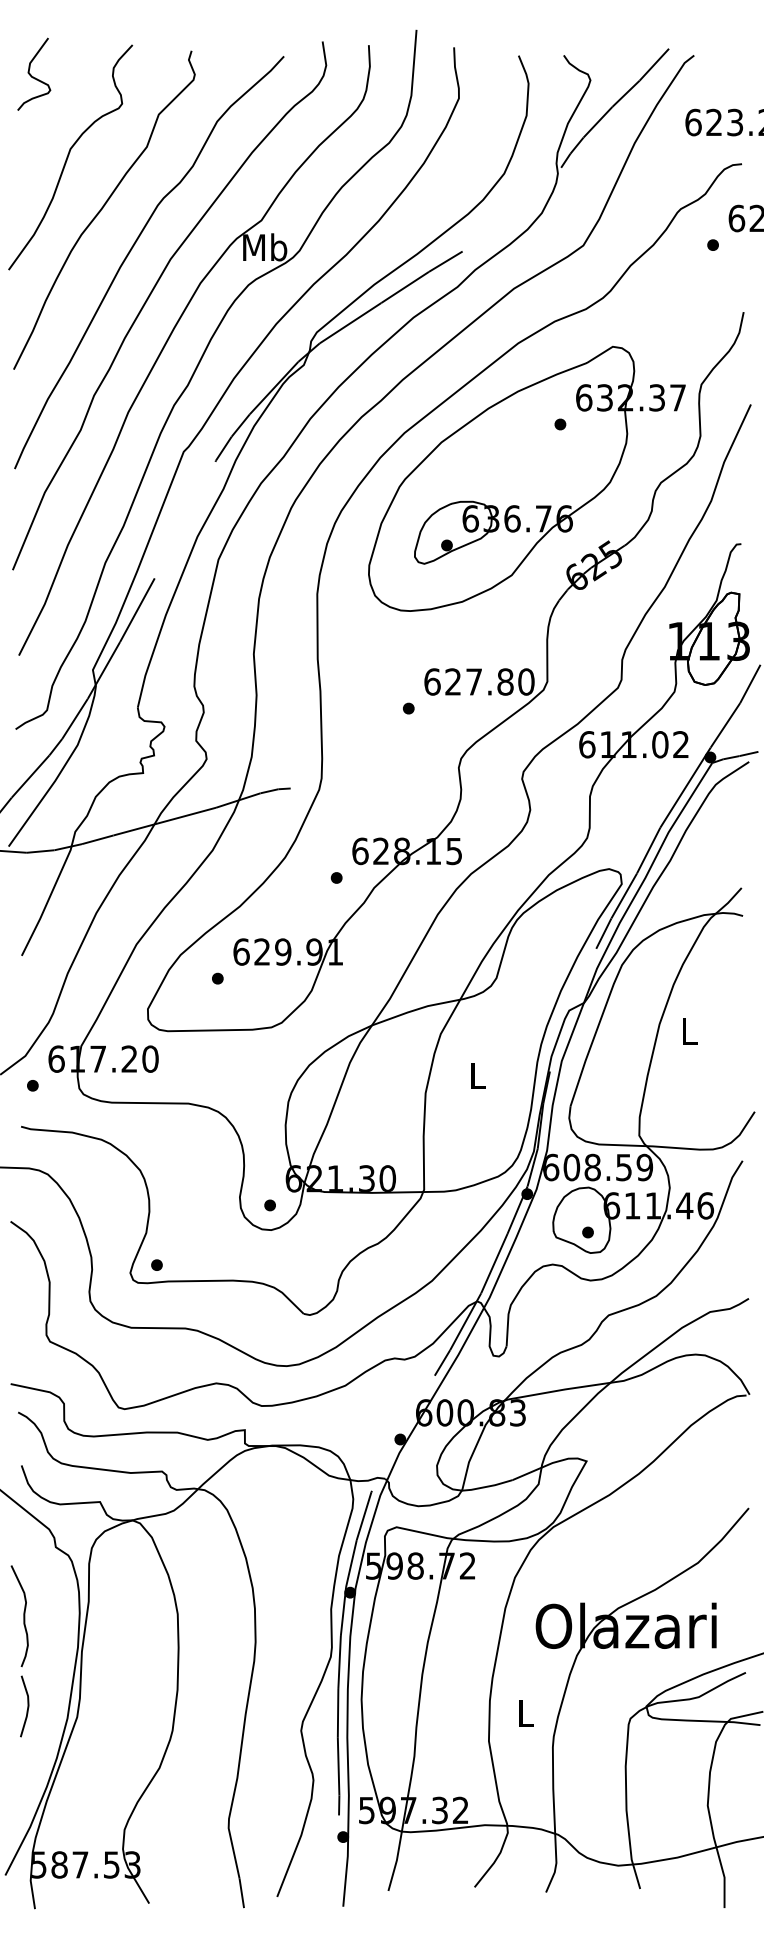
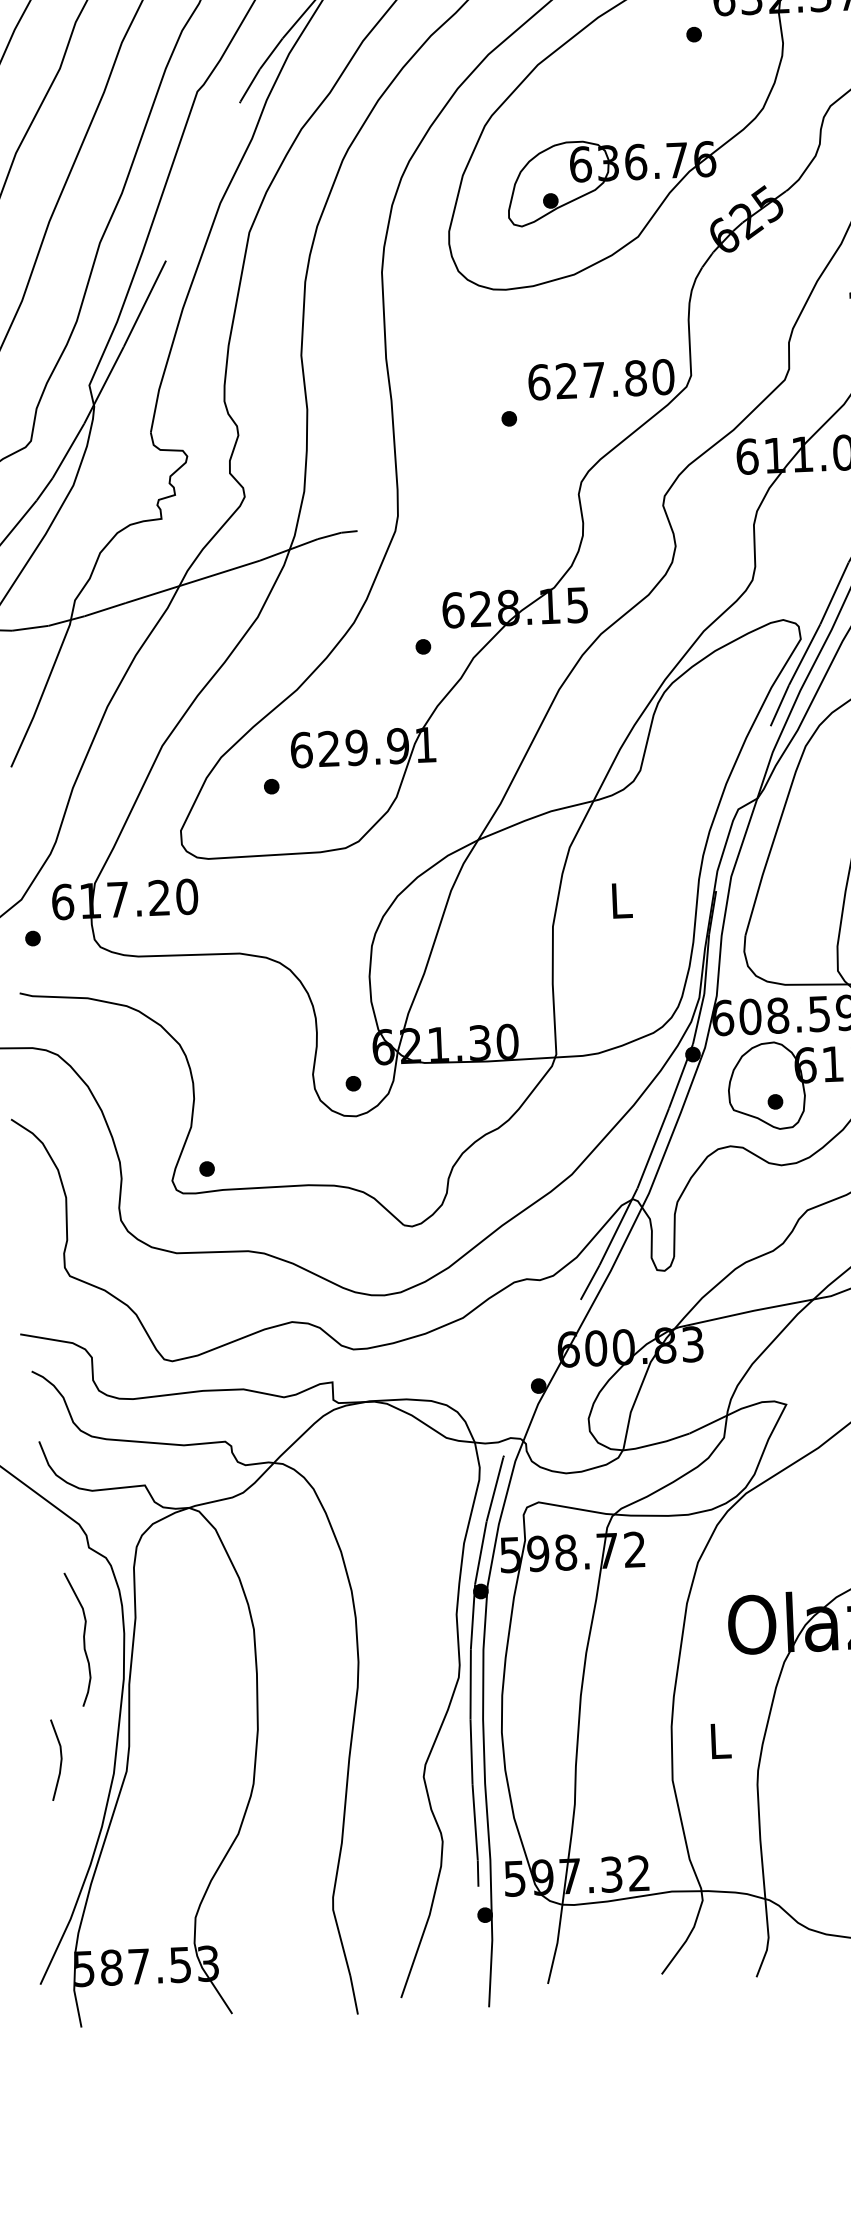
curve: (23, 1616) -> (83, 1639), moved

